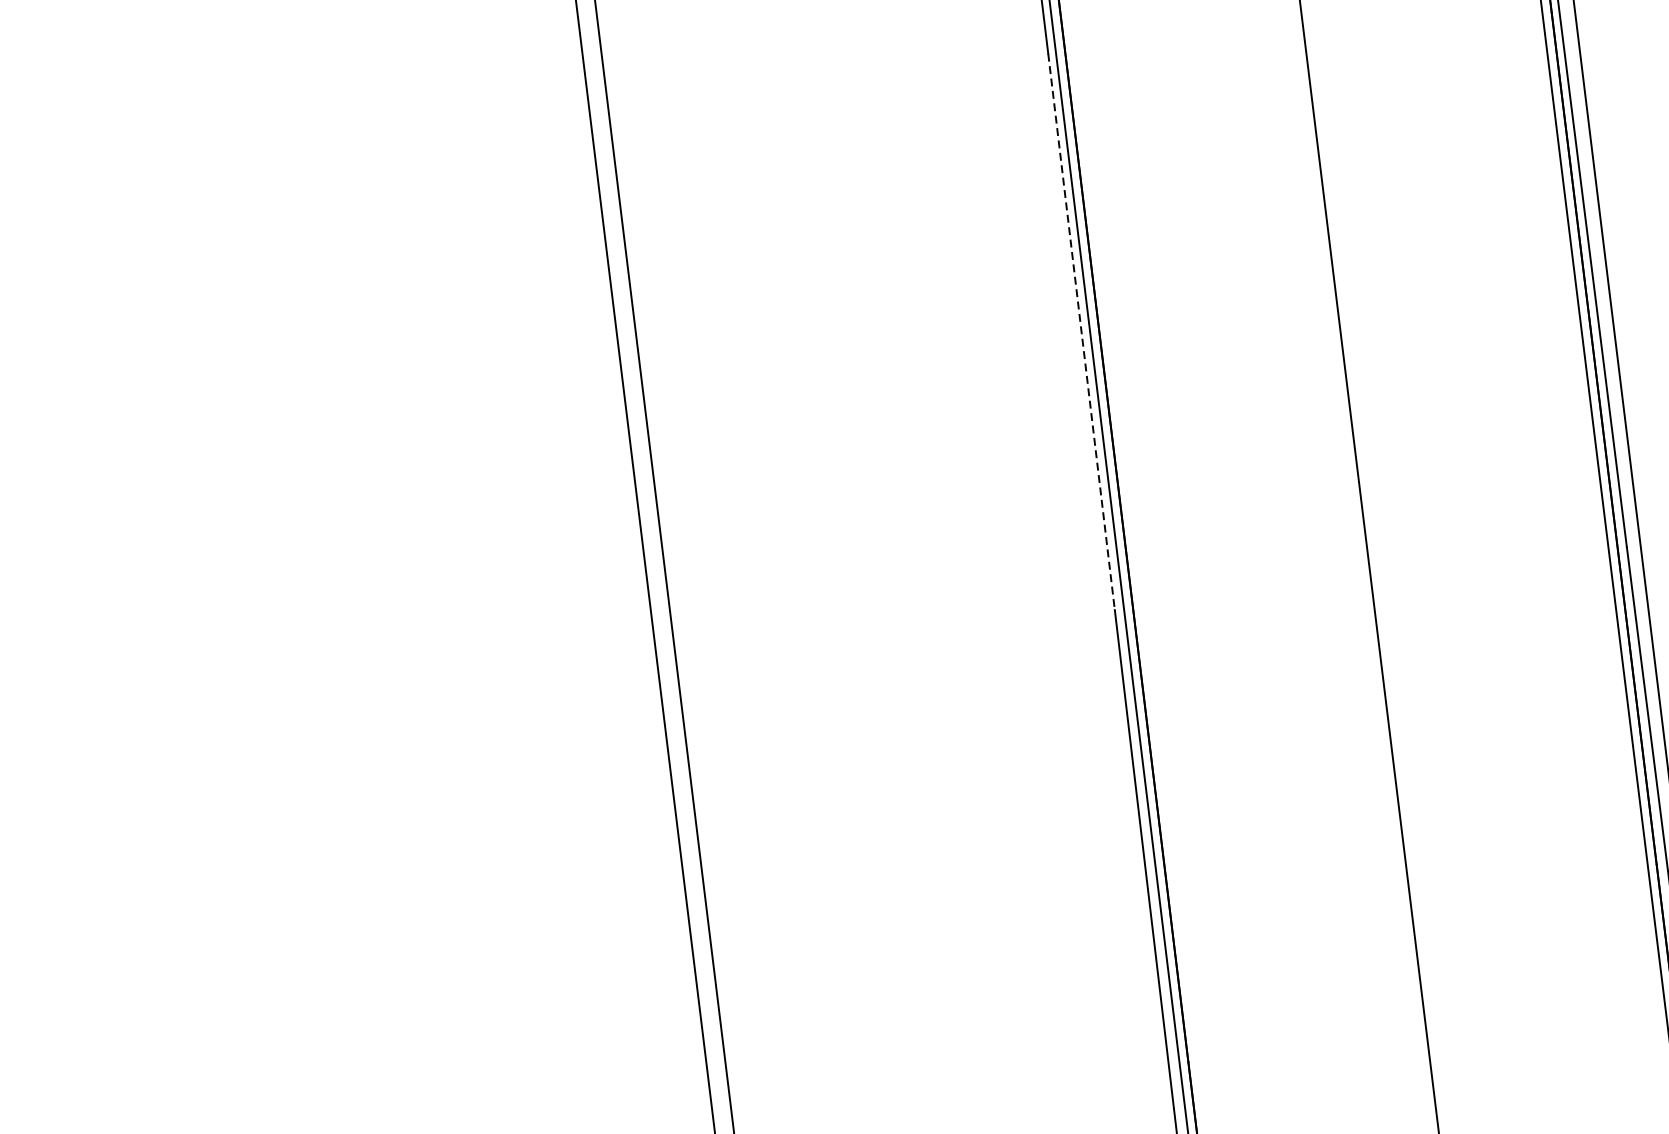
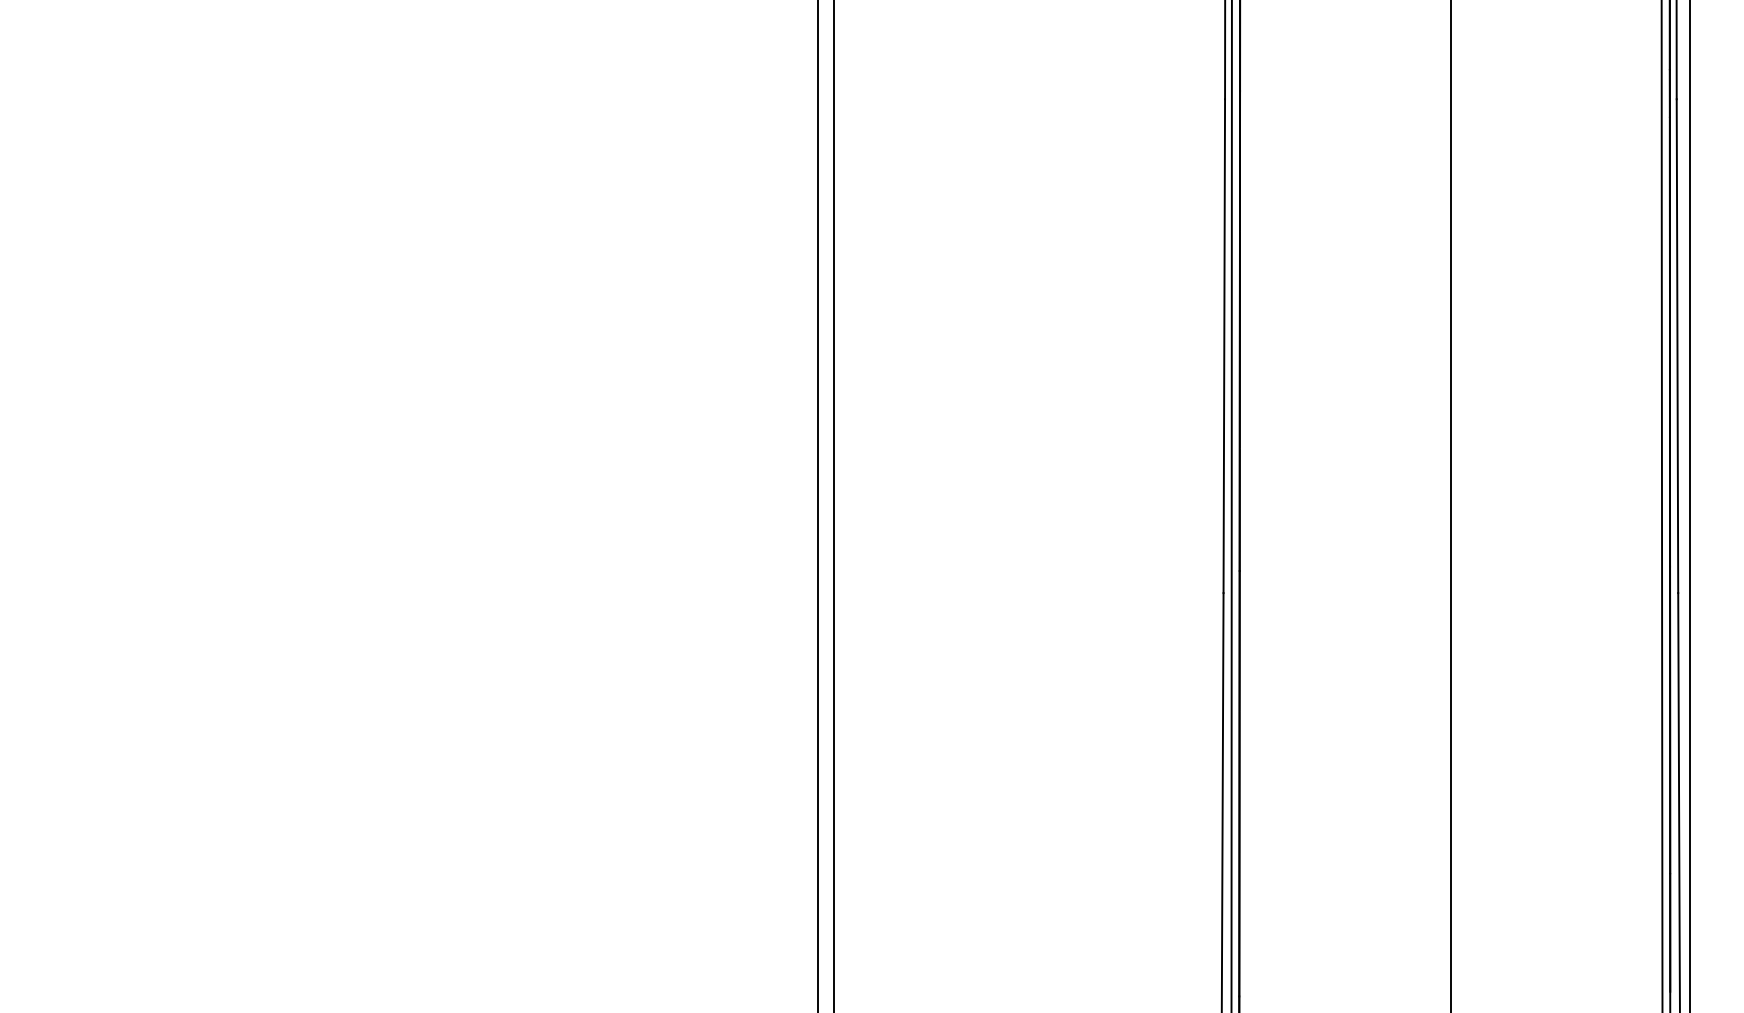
line: (1081, 332) -> (1224, 346), dashed -> solid

